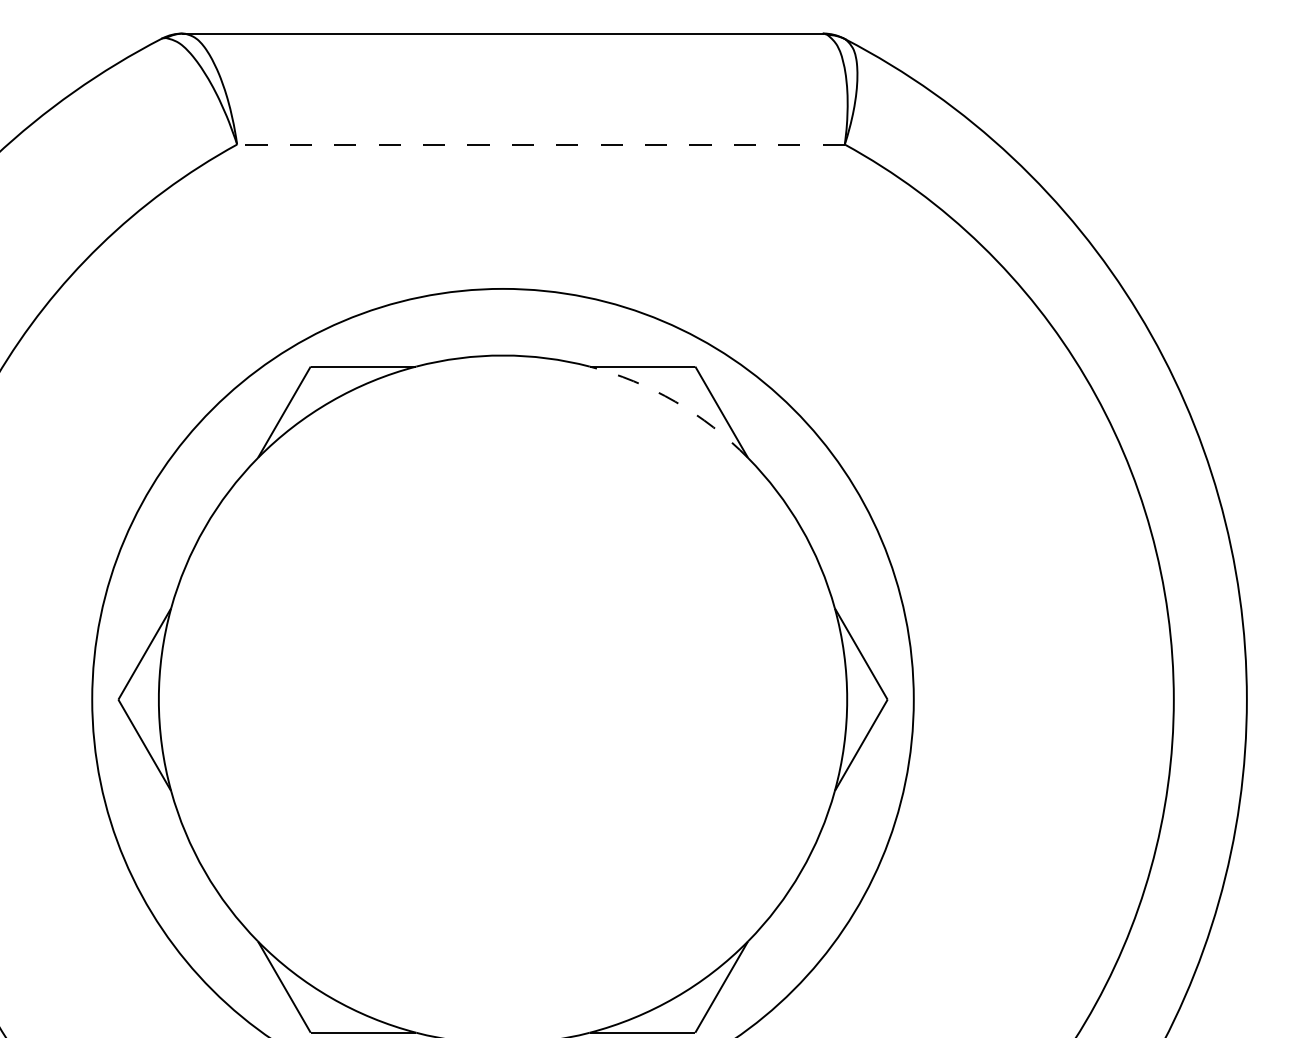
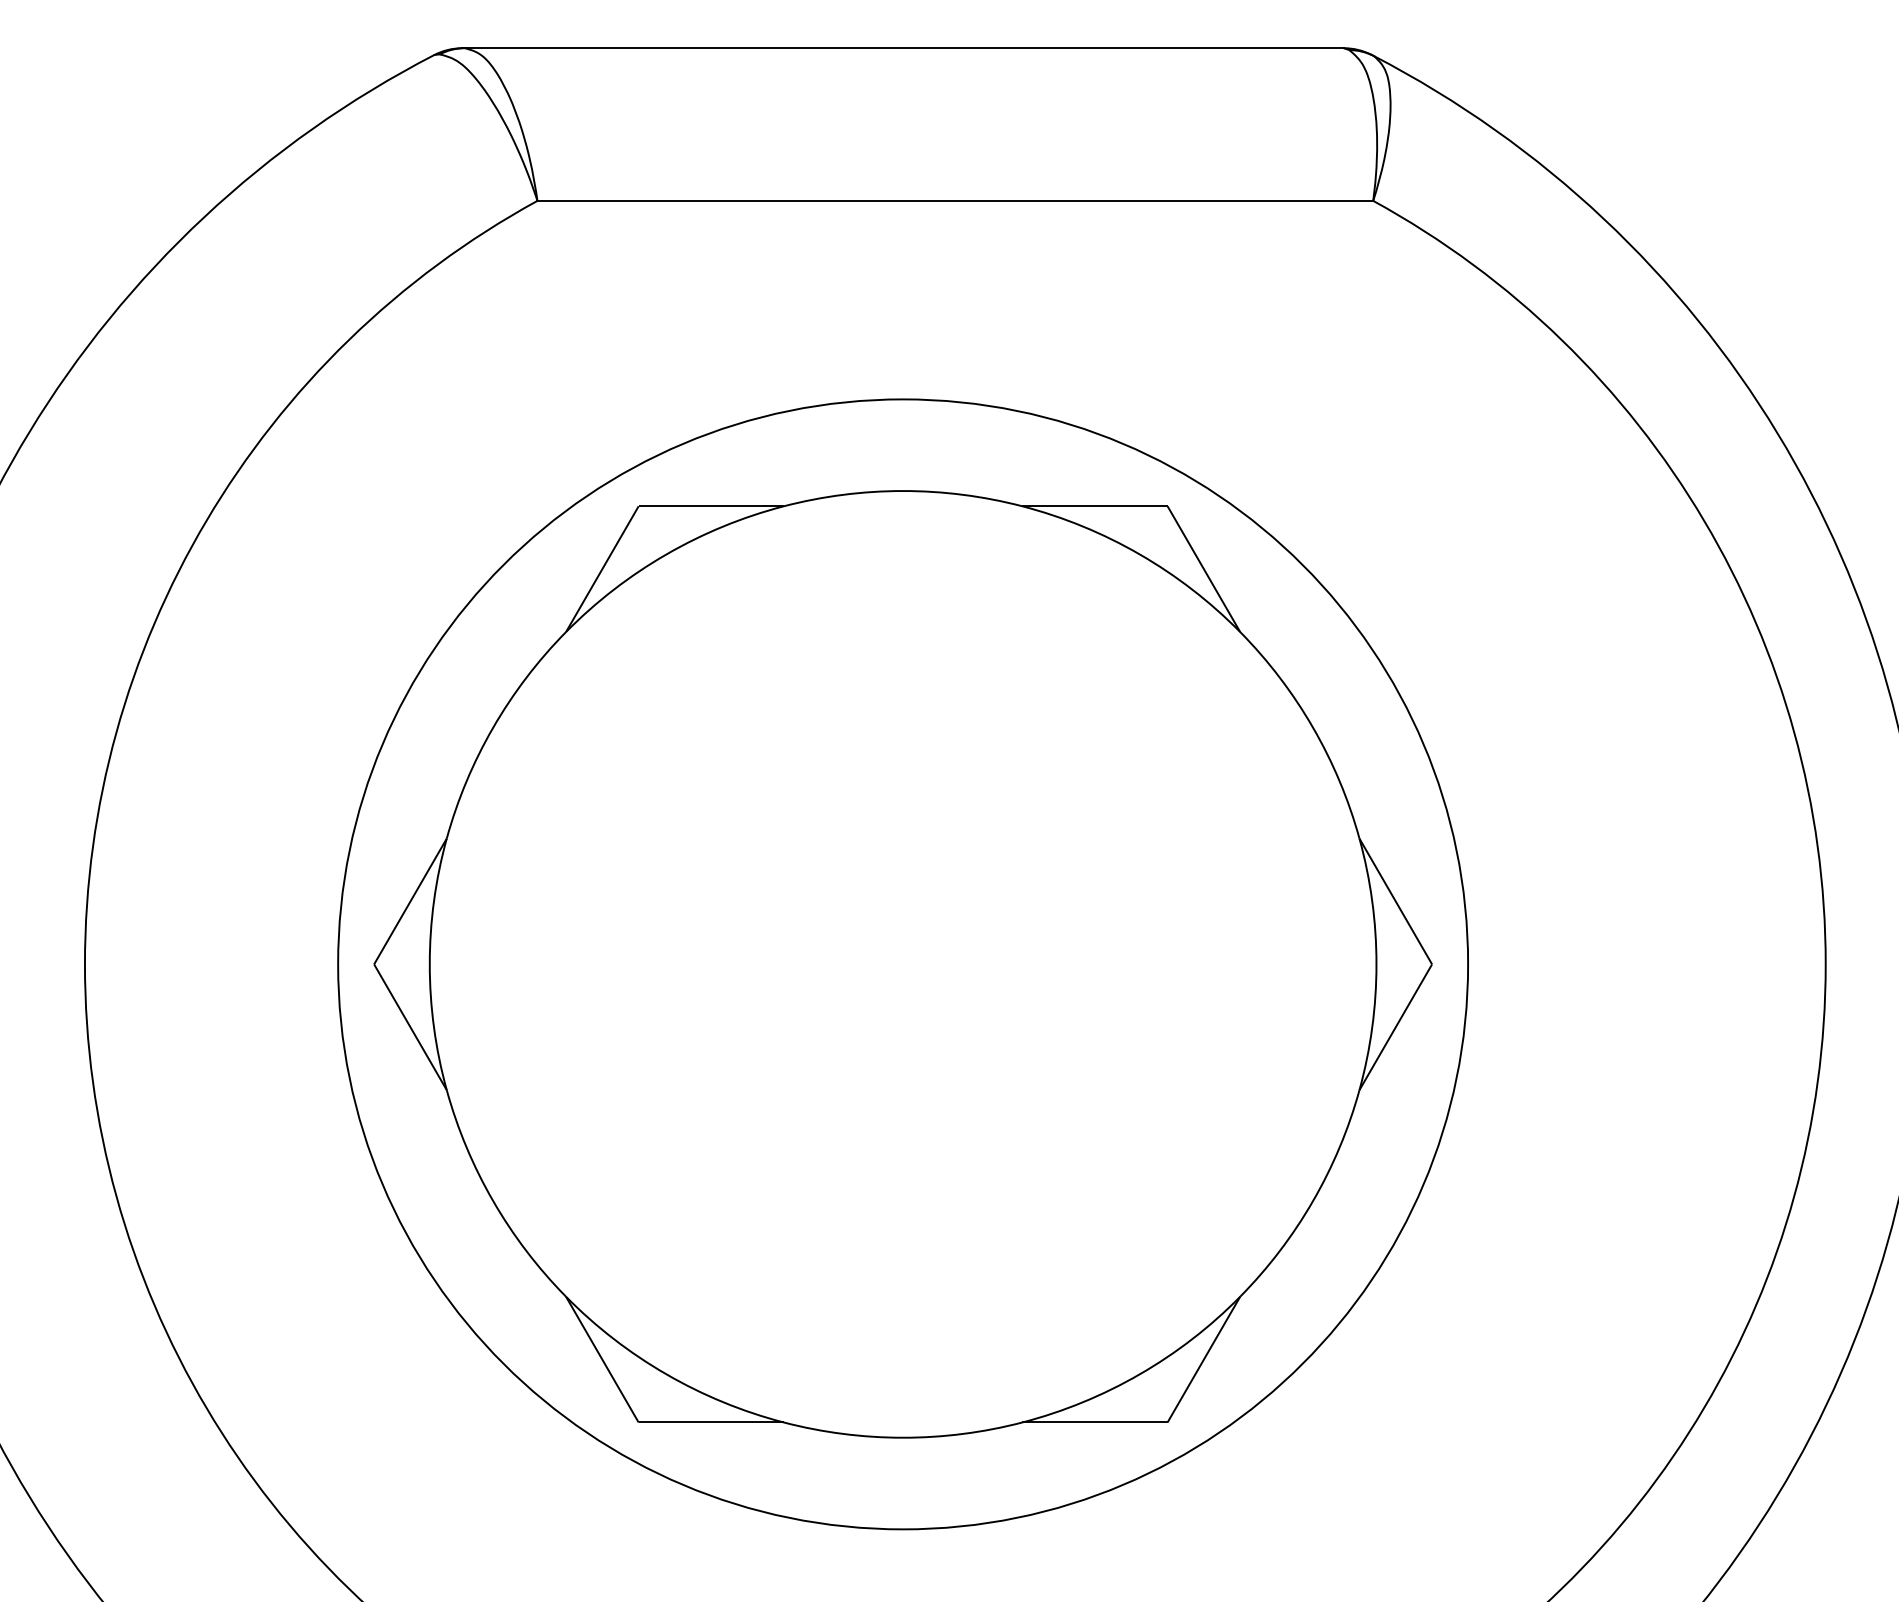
line: (541, 144) -> (955, 200), dashed -> solid
arc: (674, 401) -> (1139, 554), dashed -> solid

